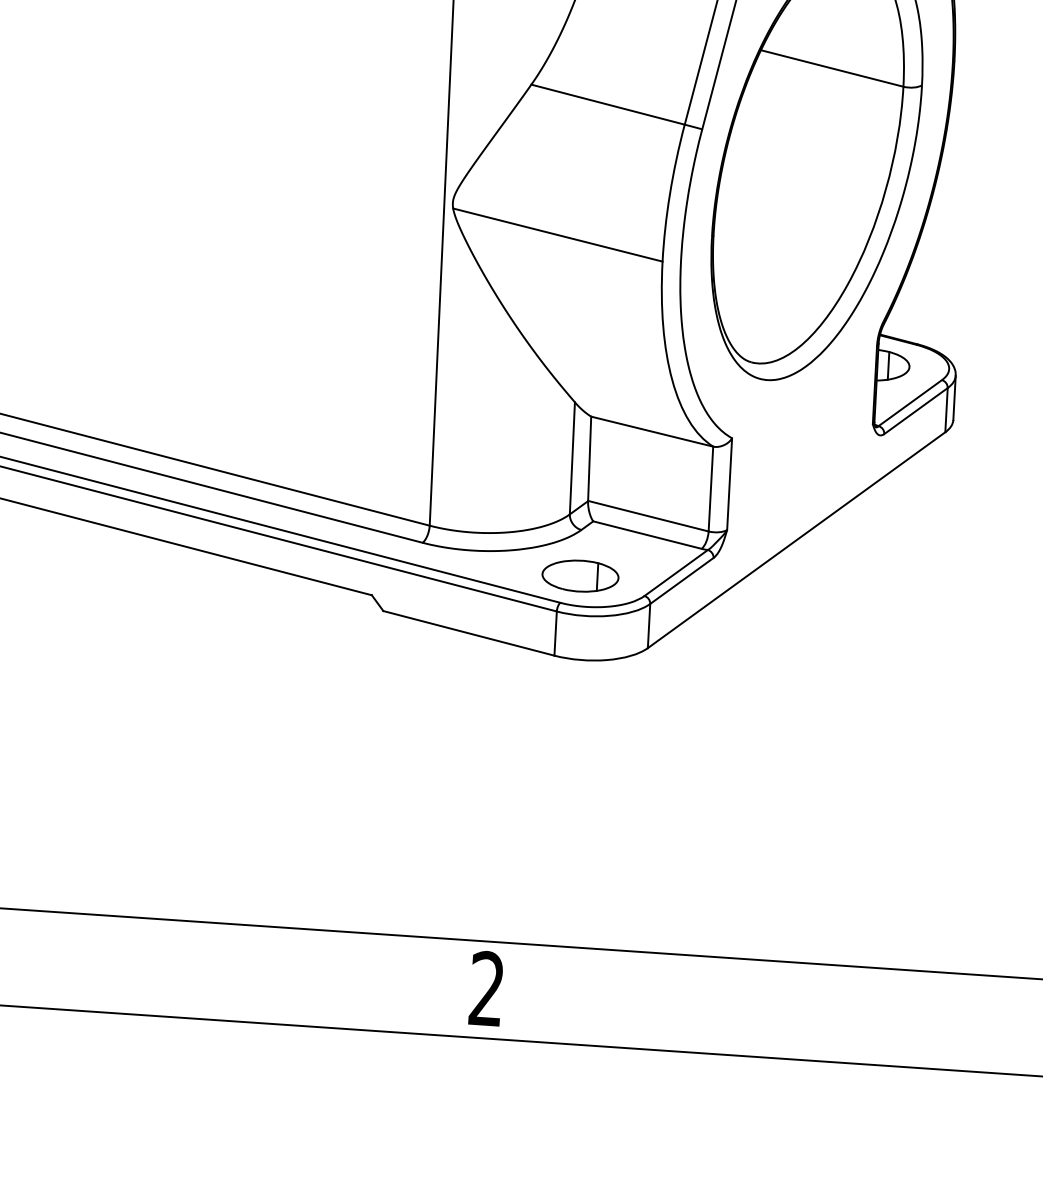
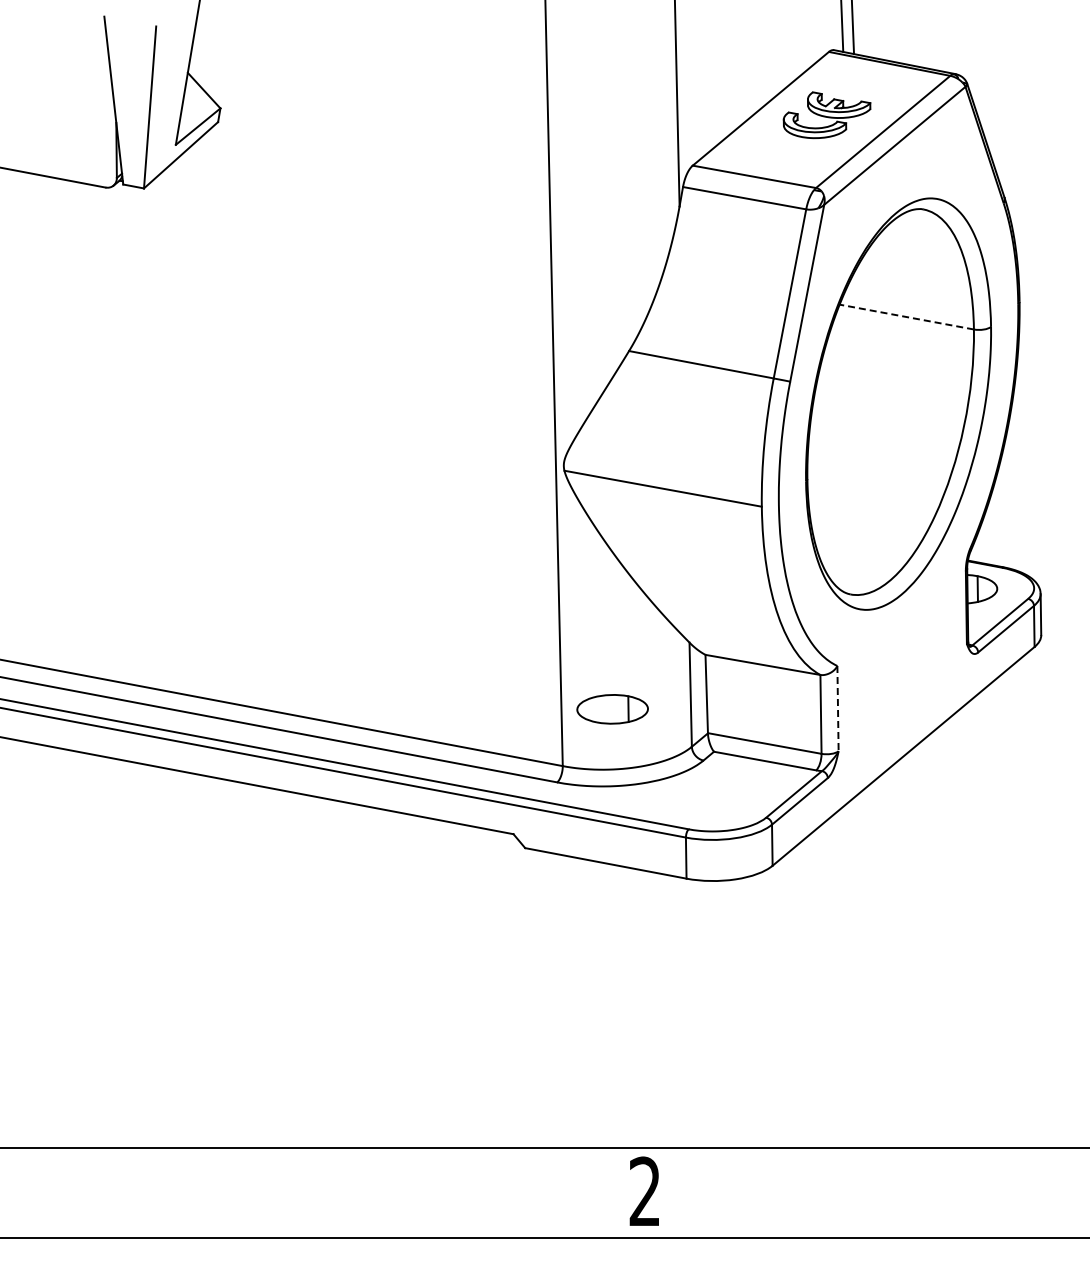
line: (831, 67) -> (906, 316), solid -> dashed
line: (730, 483) -> (838, 708), solid -> dashed
part: (580, 576) -> (612, 709), moved

